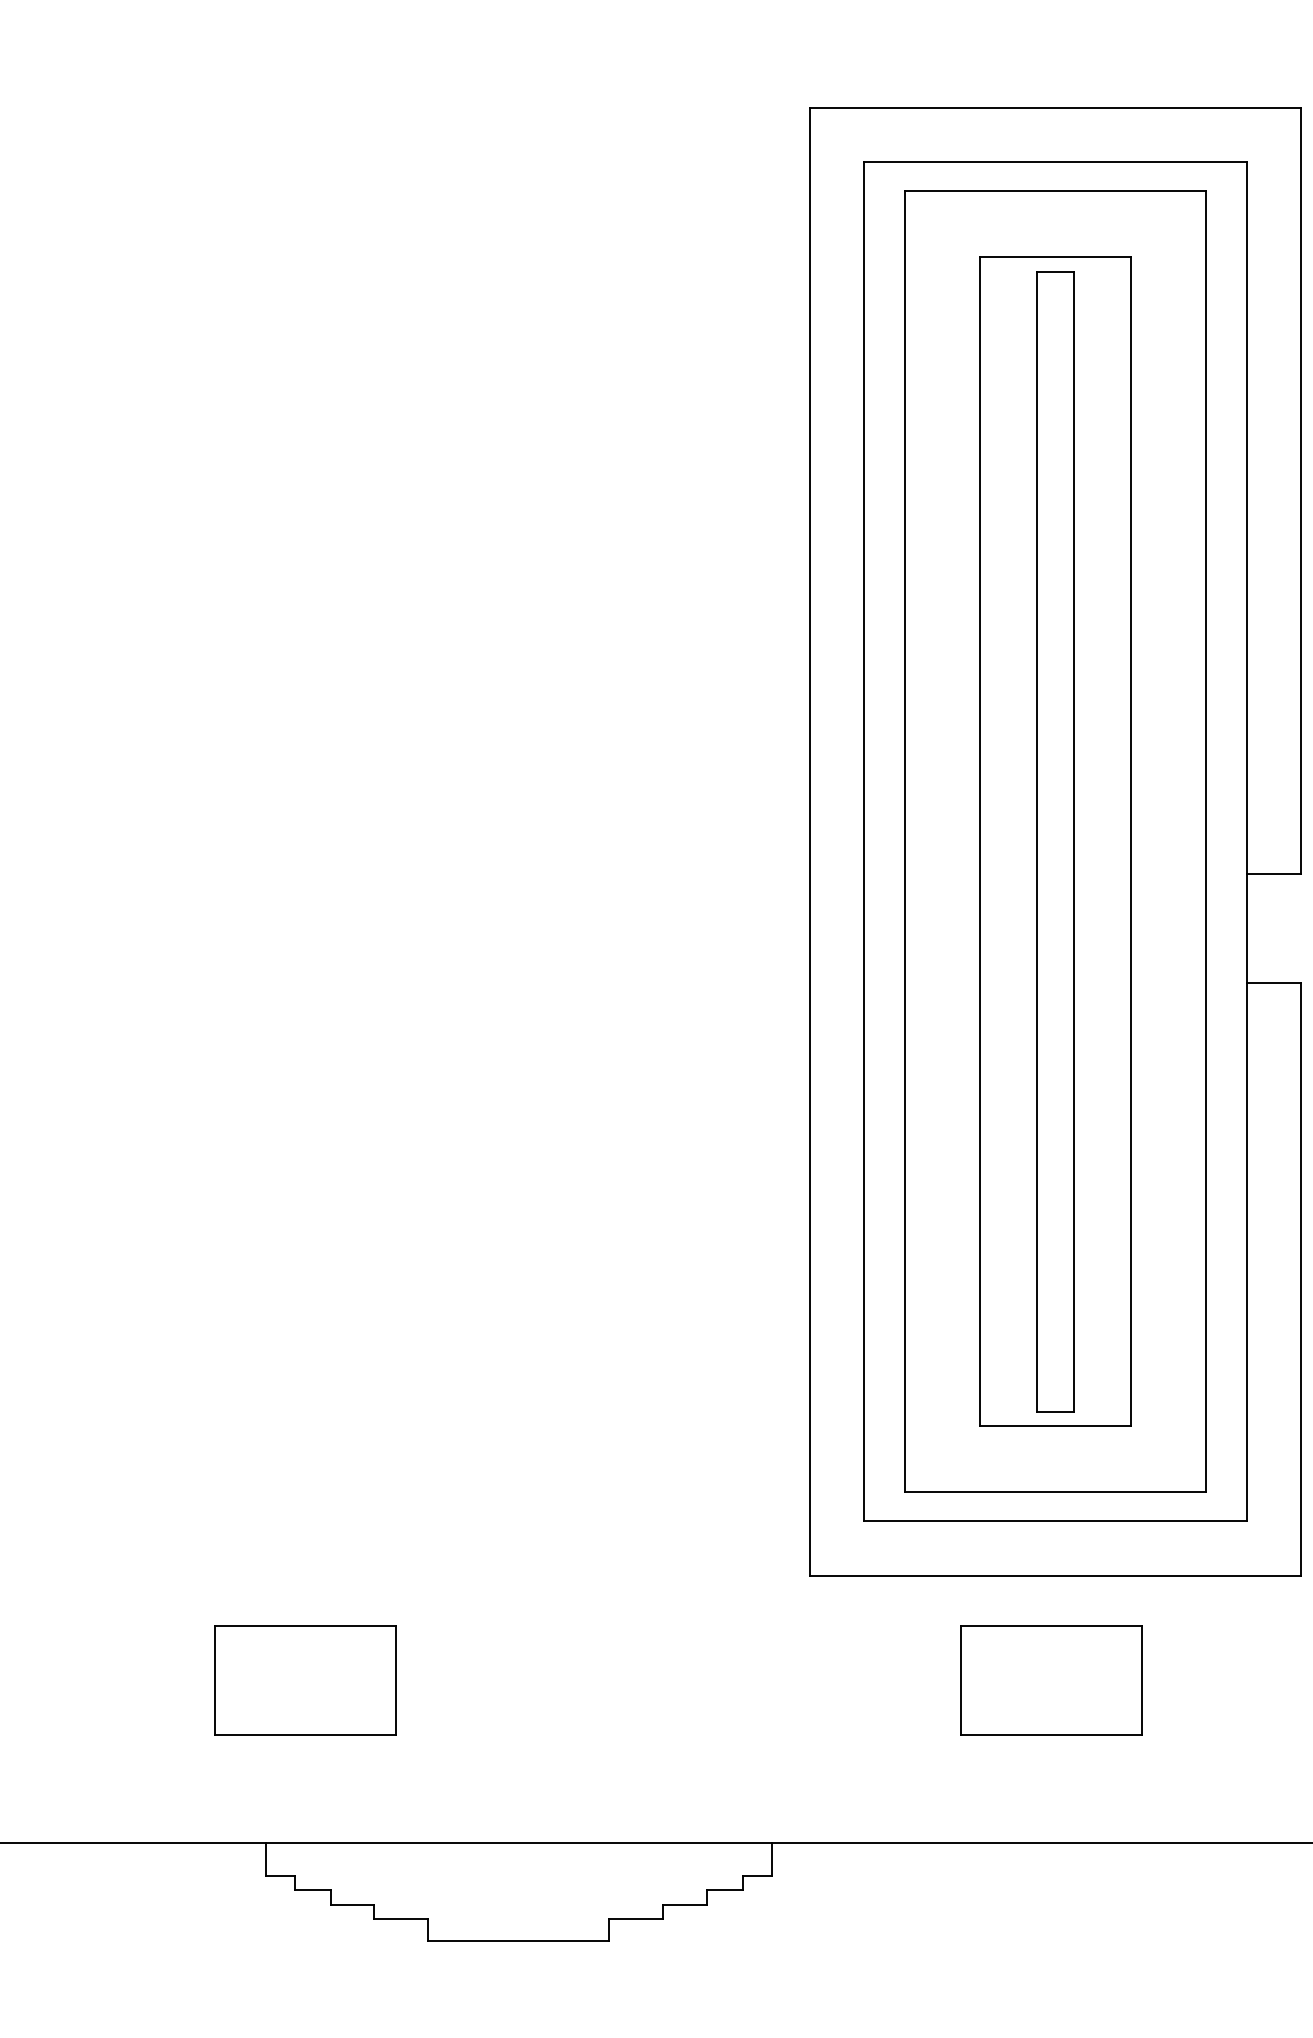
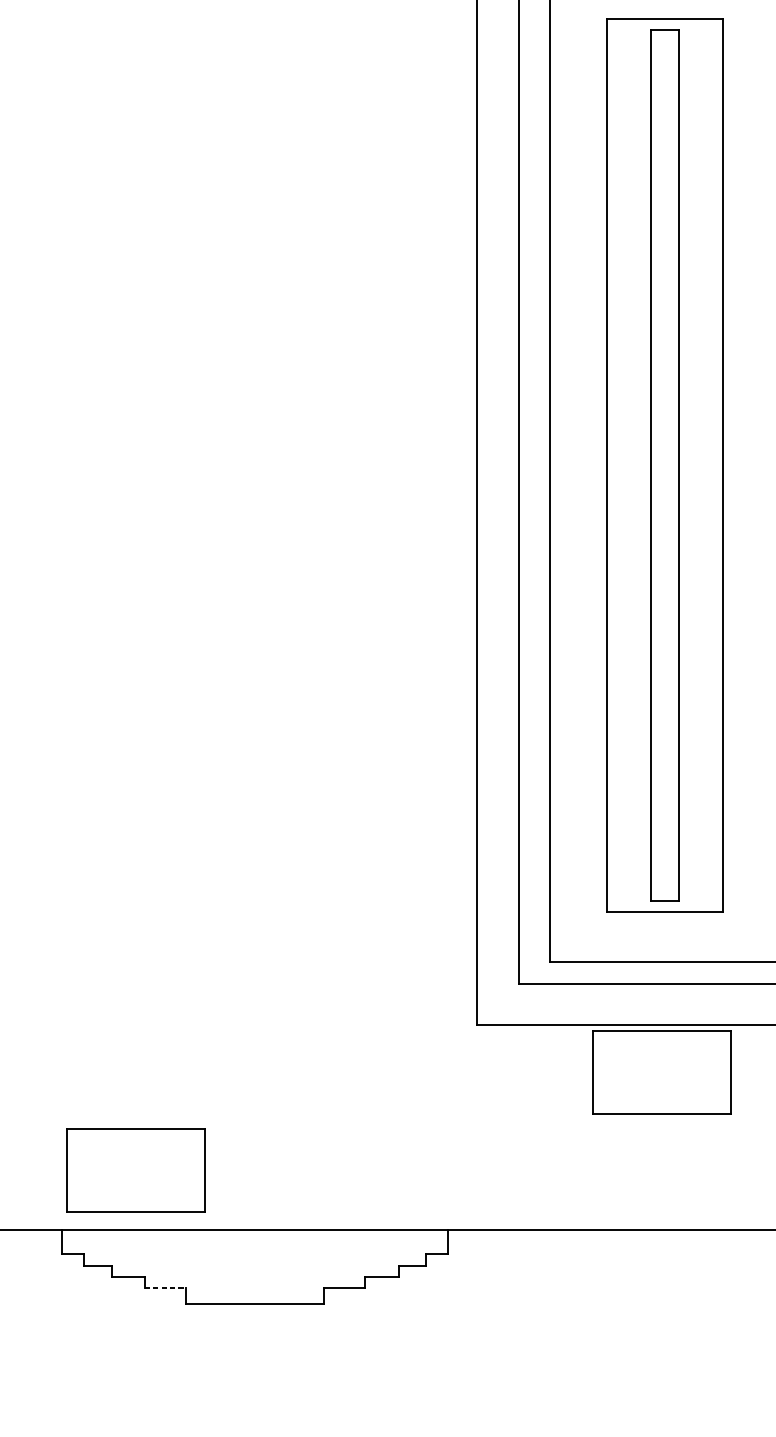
part: (305, 1680) -> (135, 1170), moved
part: (1051, 1680) -> (661, 1072), moved
line: (401, 1918) -> (165, 1287), solid -> dashed

